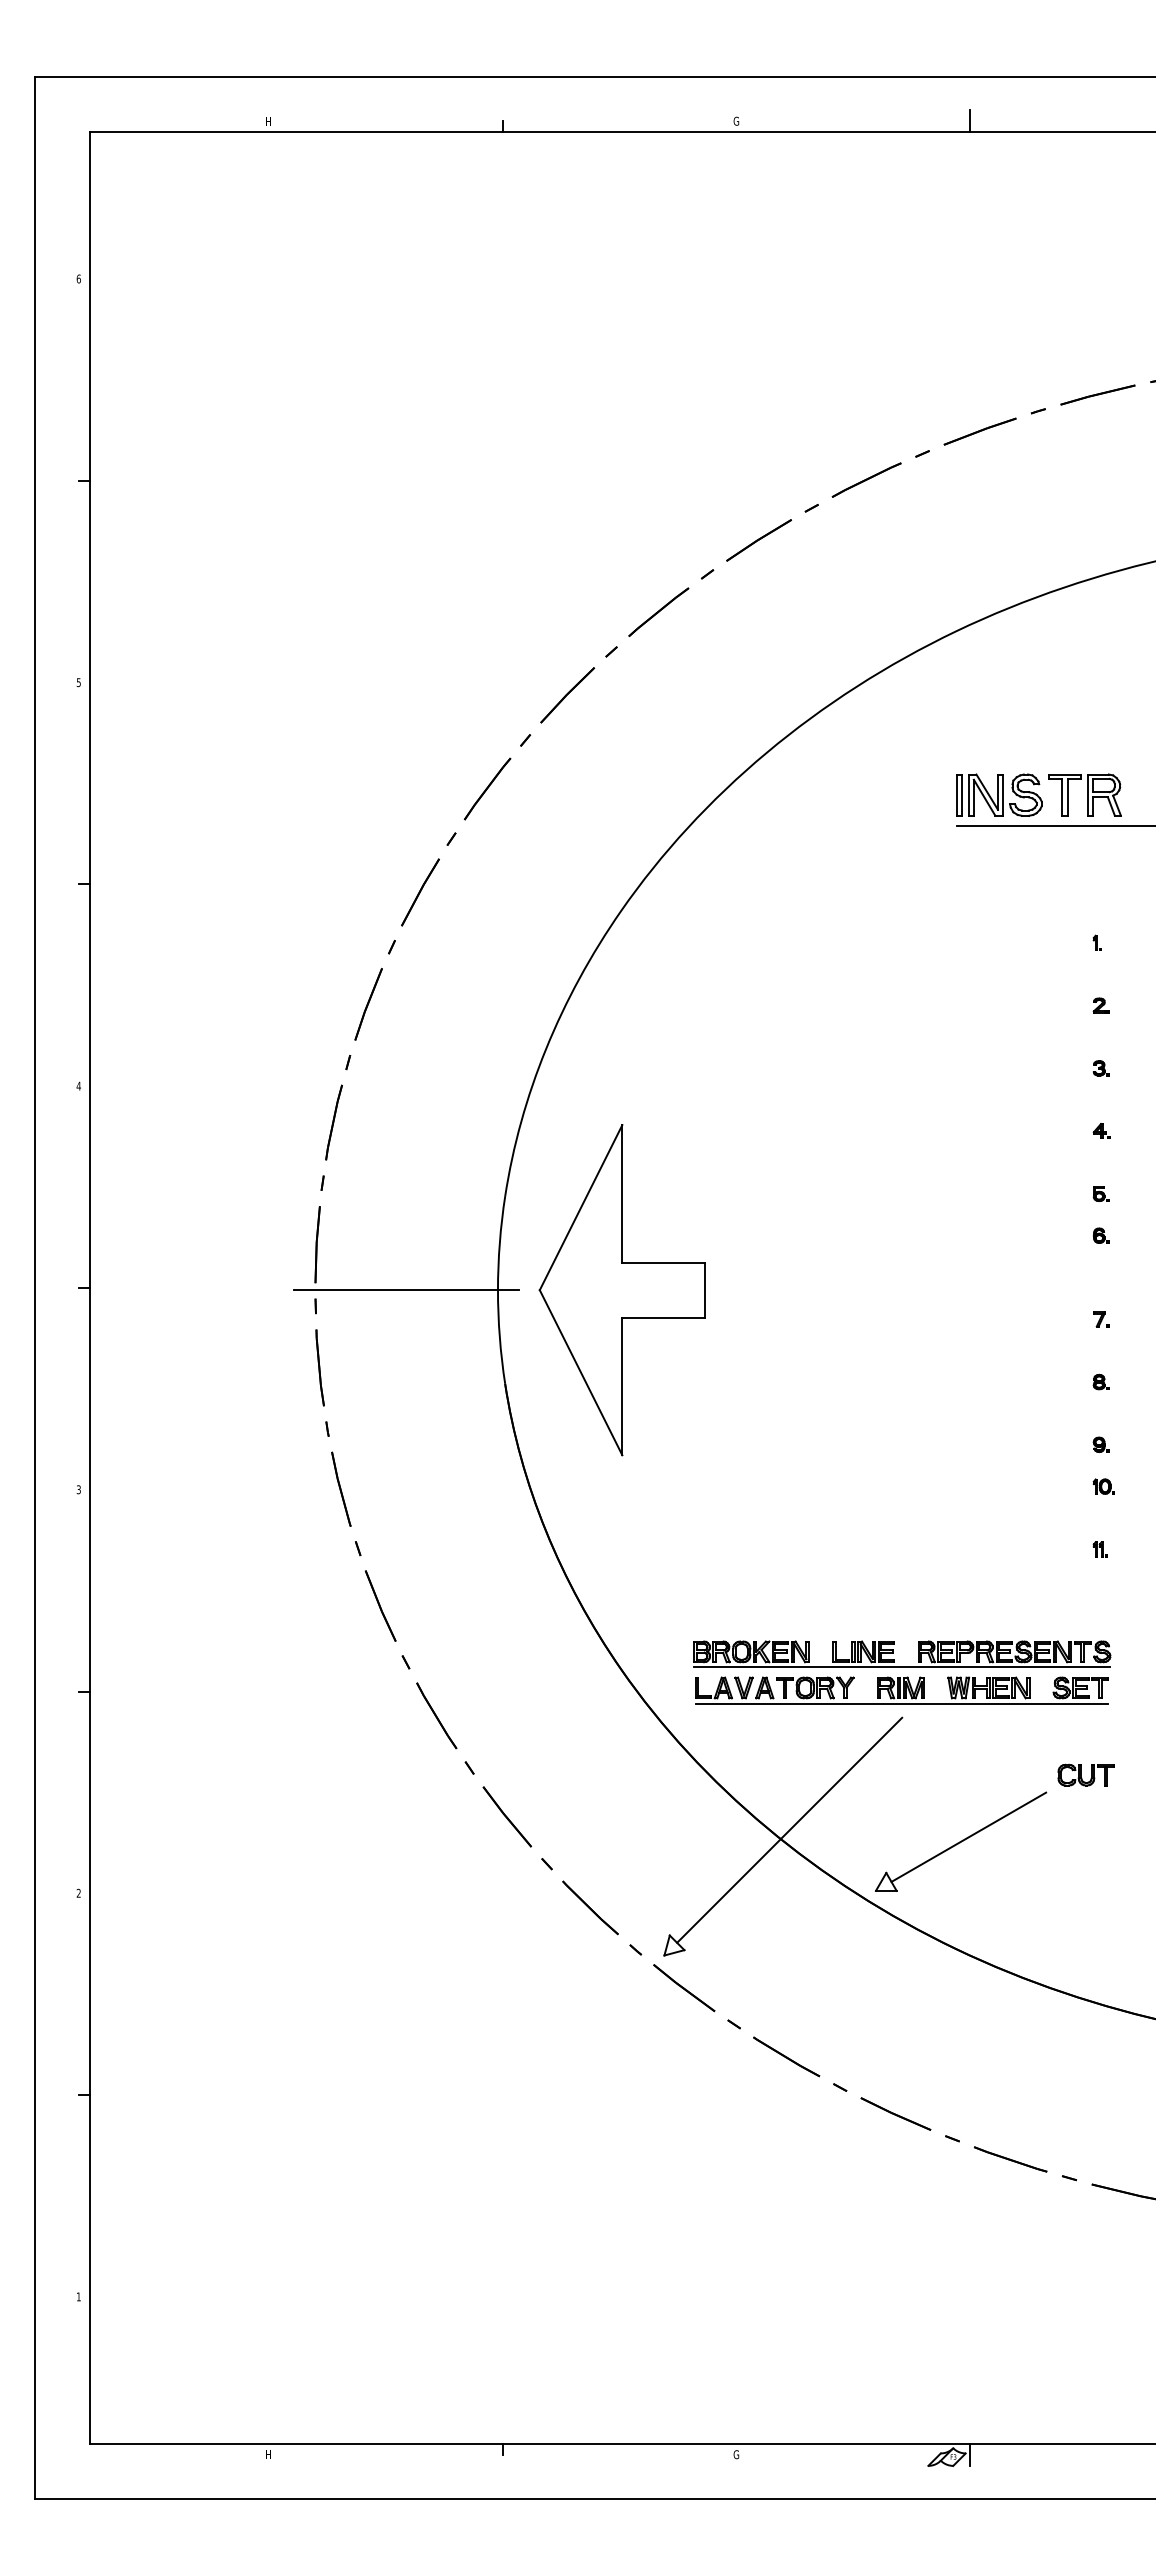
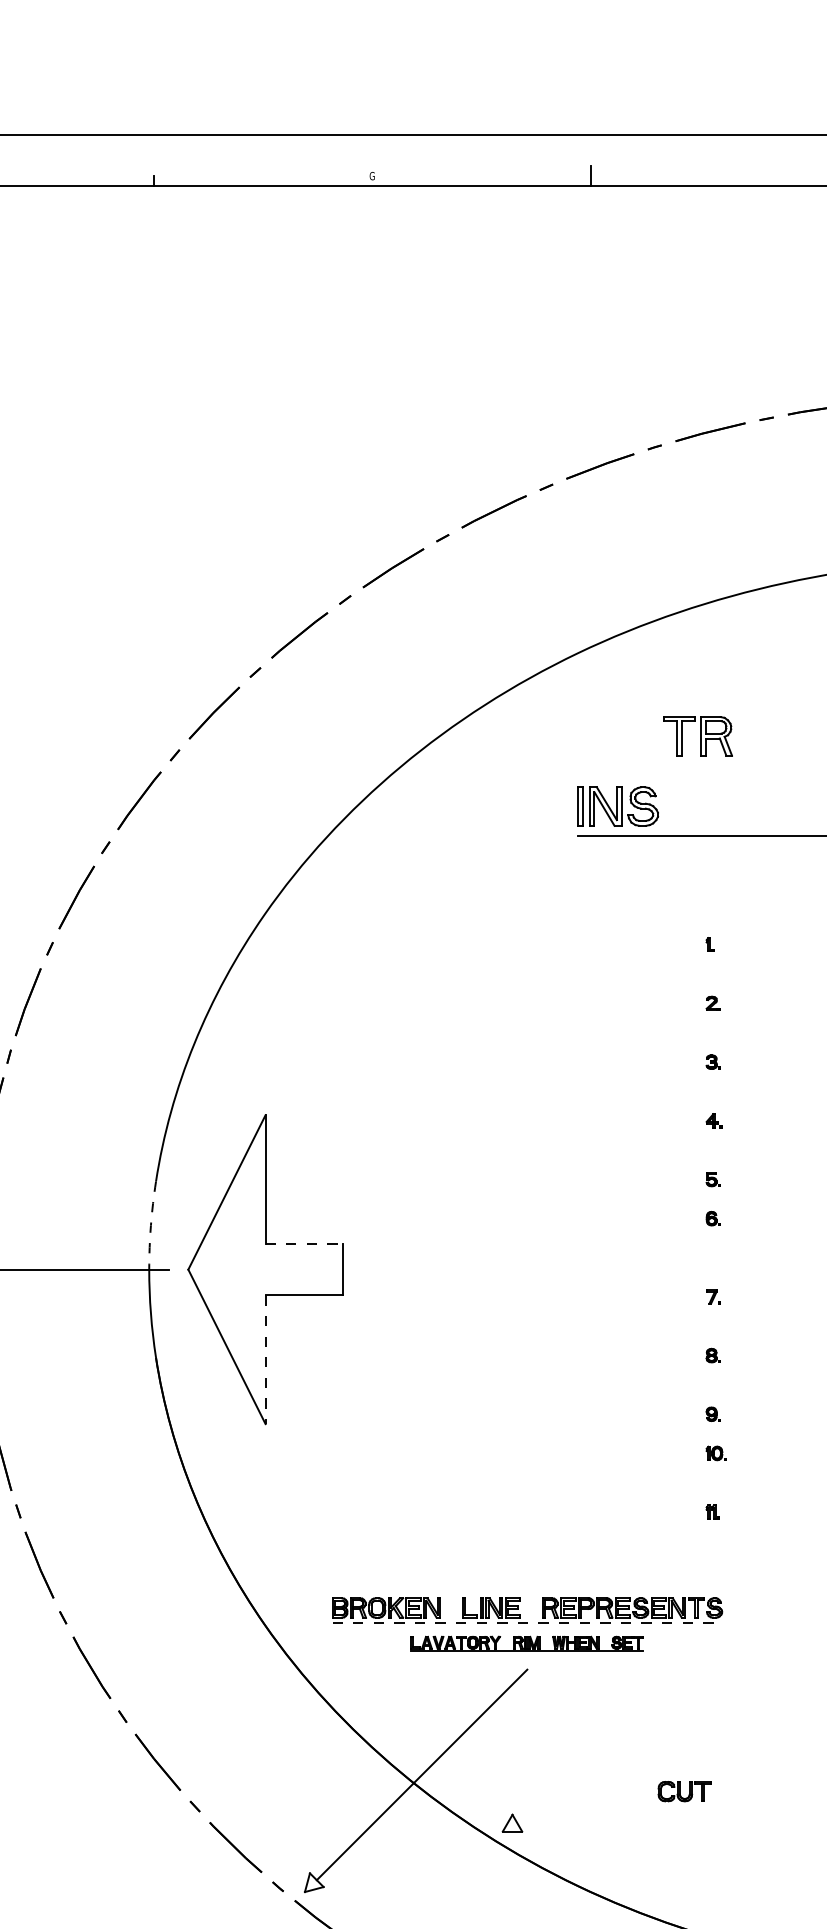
part: (1084, 794) -> (697, 735), moved
arc: (499, 1243) -> (150, 1225), solid -> dashed
line: (664, 1262) -> (305, 1243), solid -> dashed
line: (622, 1386) -> (265, 1359), solid -> dashed
line: (902, 1667) -> (527, 1622), solid -> dashed
part: (901, 1690) -> (526, 1644), size x0.6
part: (1085, 1774) -> (683, 1791), moved
line: (968, 1836) -> (589, 1780), removed

